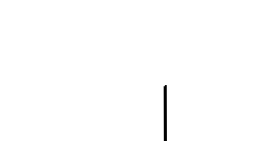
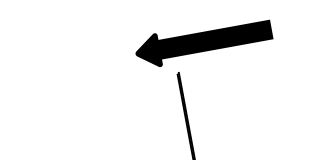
part: (188, 65) -> (202, 41), added

